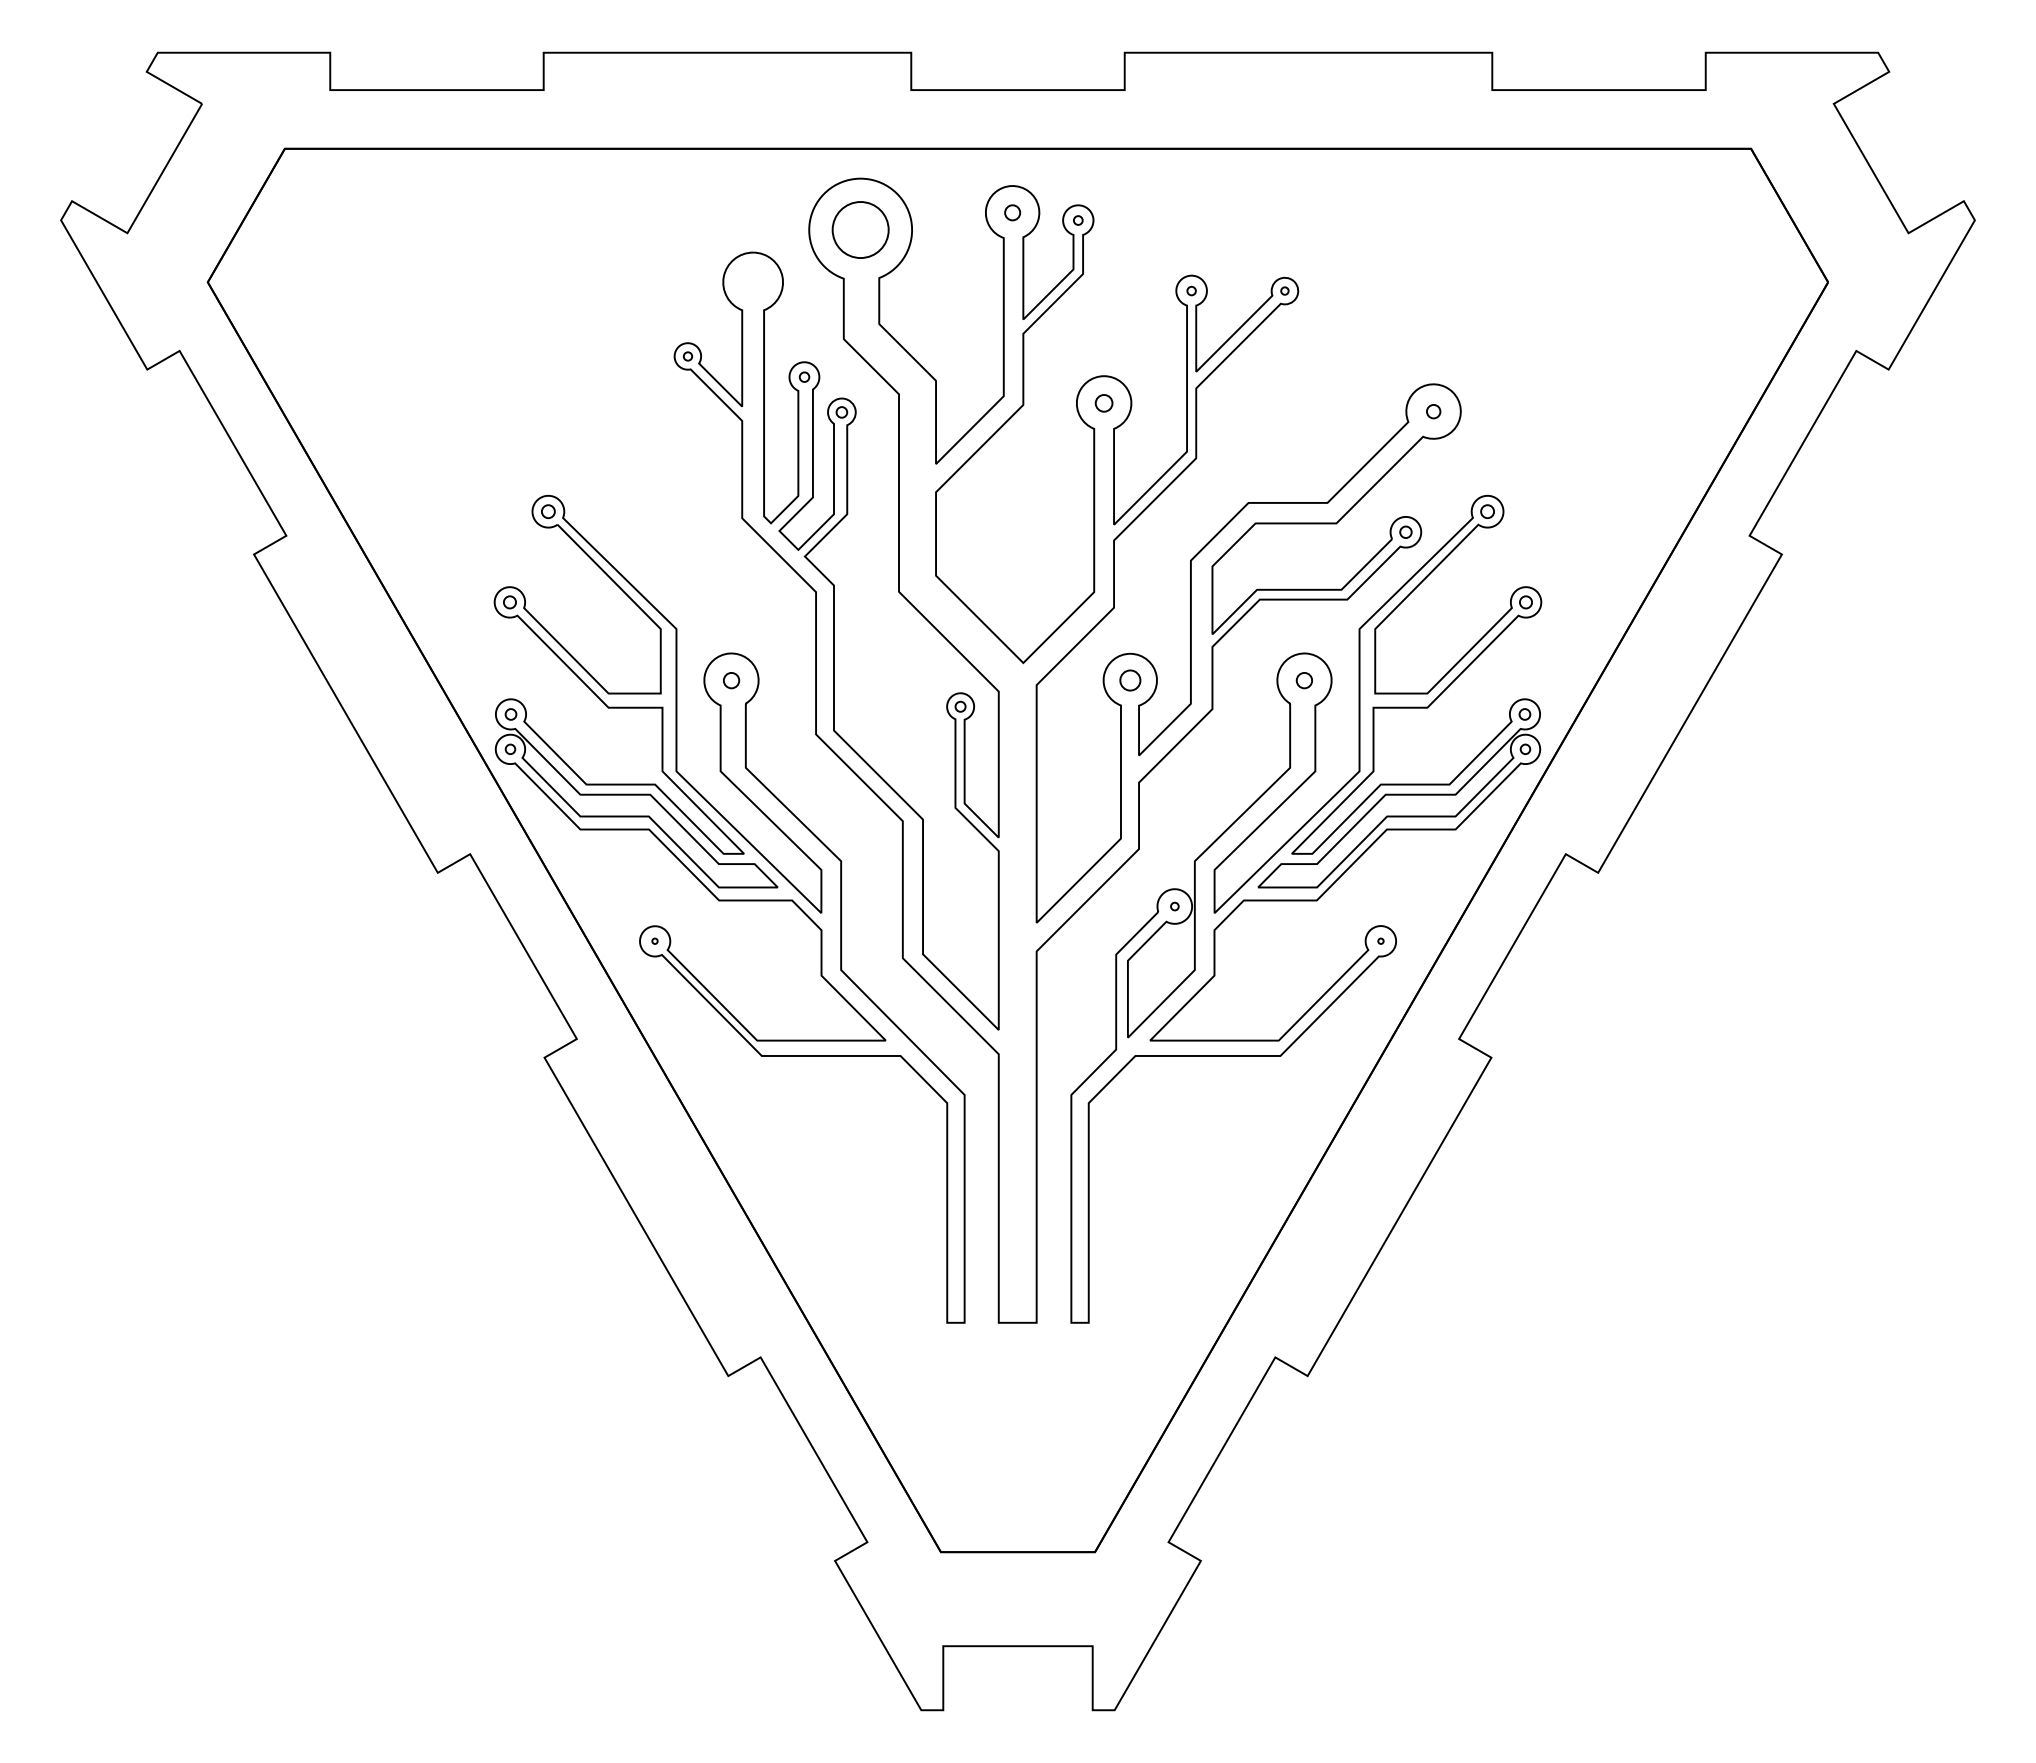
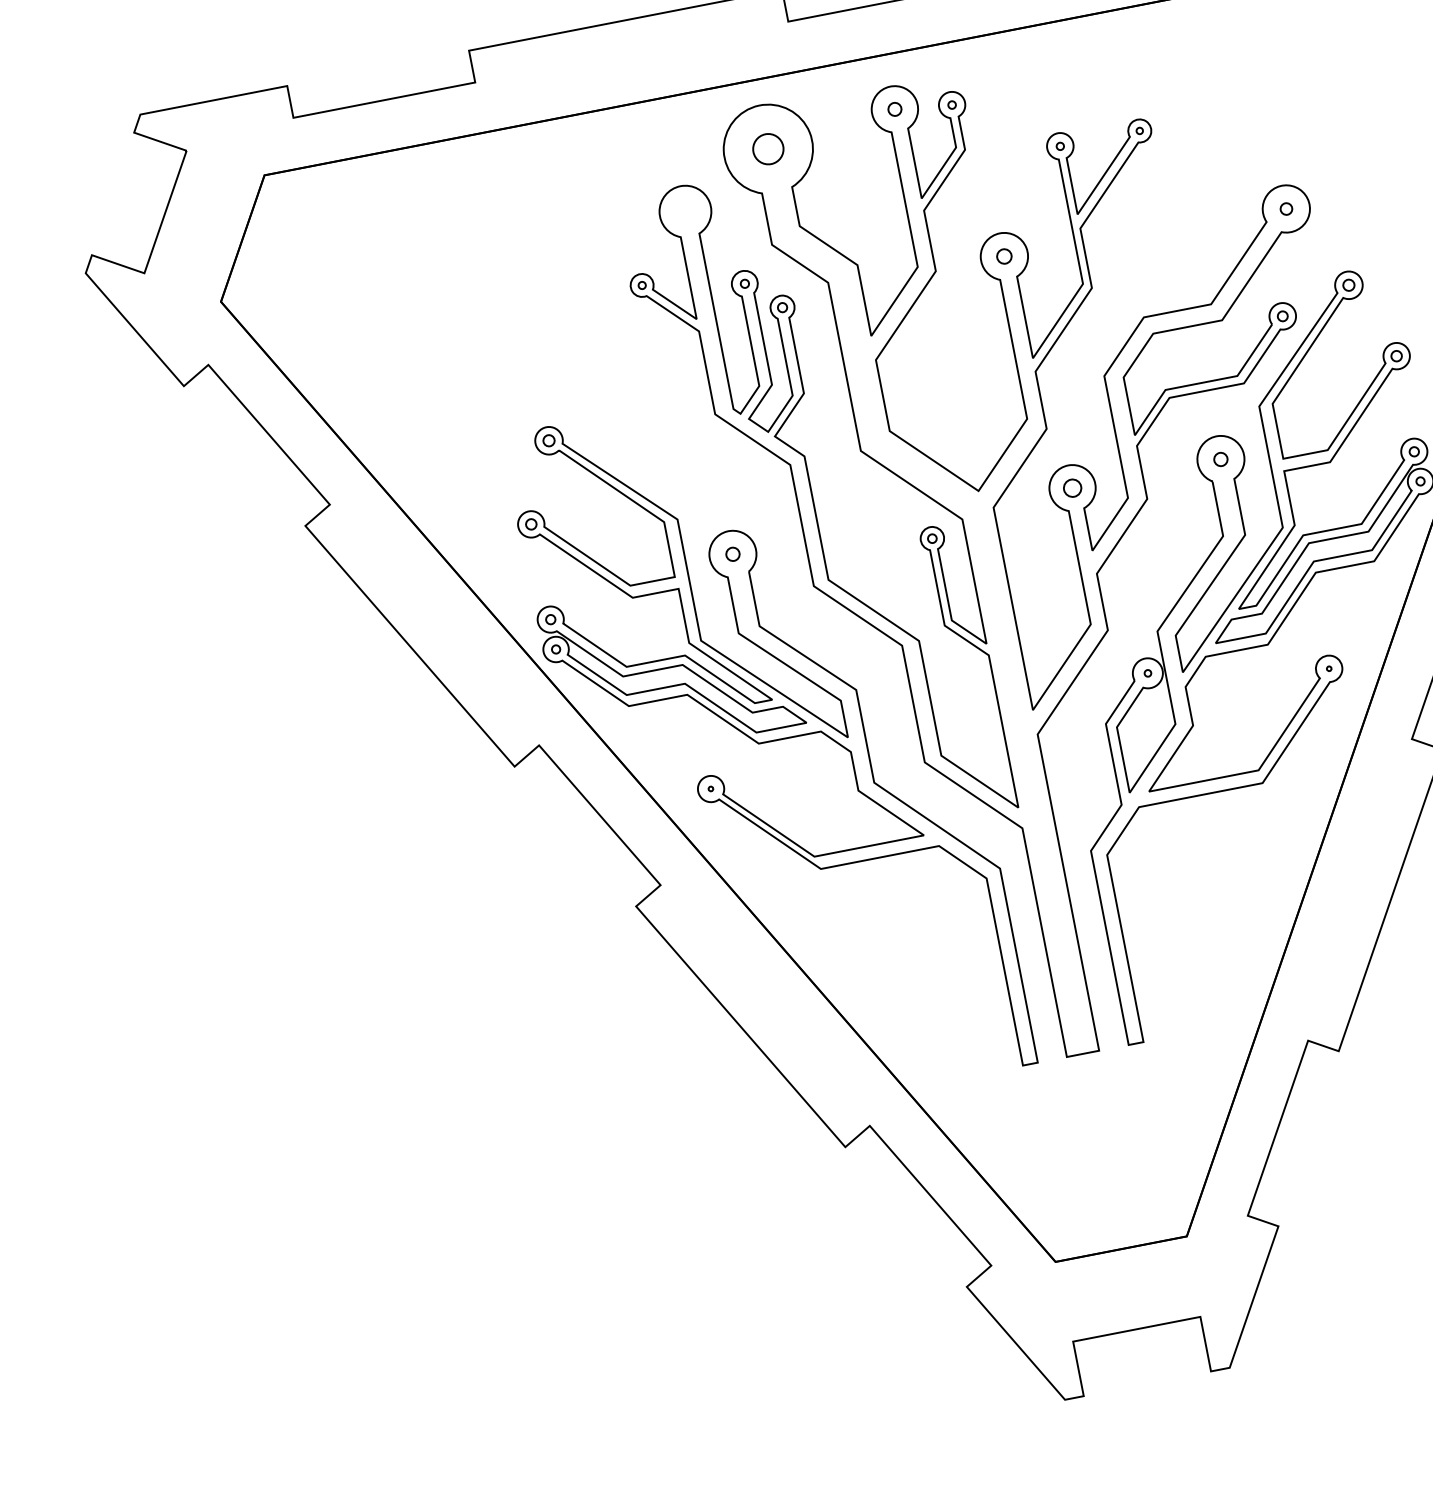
circle: (860, 229) -> (768, 148), size x0.62

